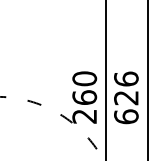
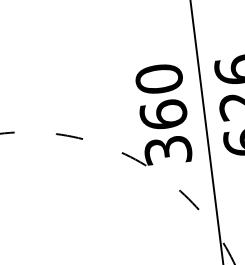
text: (84, 116) -> (167, 150), 260 -> 360

